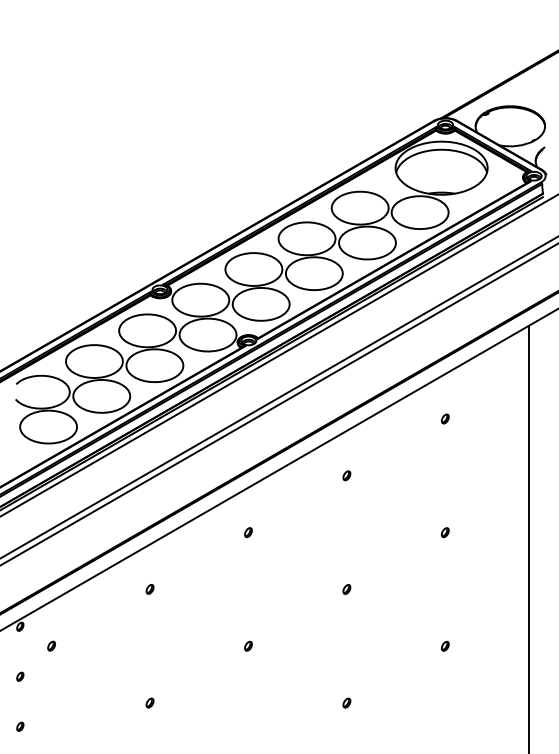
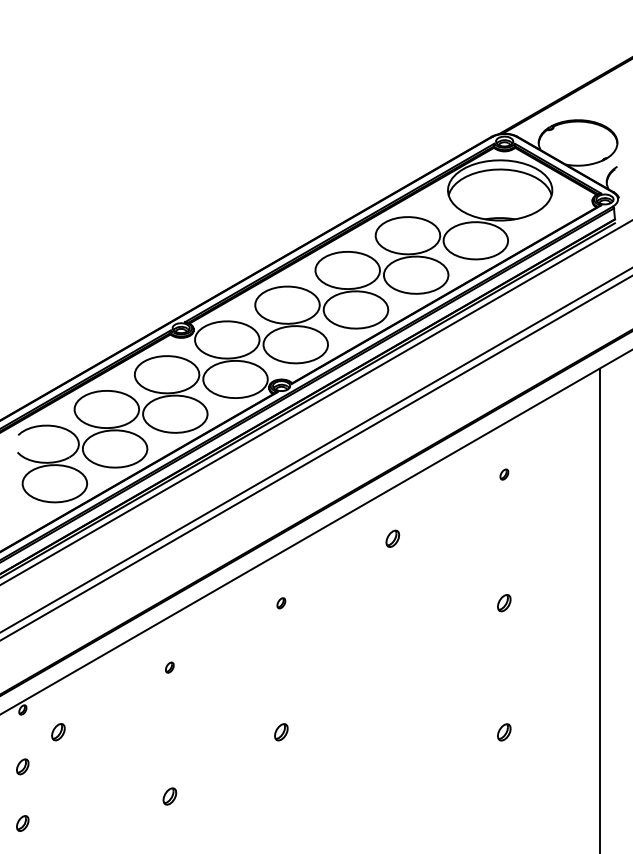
part: (346, 475) -> (392, 538), size x1.6
part: (445, 532) -> (504, 603), size x1.6
part: (346, 589) -> (392, 667), removed
part: (51, 645) -> (58, 731), size x1.6
part: (248, 645) -> (281, 731), size x1.6
part: (445, 645) -> (504, 731), size x1.6
part: (20, 676) -> (23, 766), size x1.6
part: (149, 702) -> (169, 795), size x1.6
part: (346, 702) -> (392, 795), removed
part: (20, 726) -> (23, 822), size x1.6

